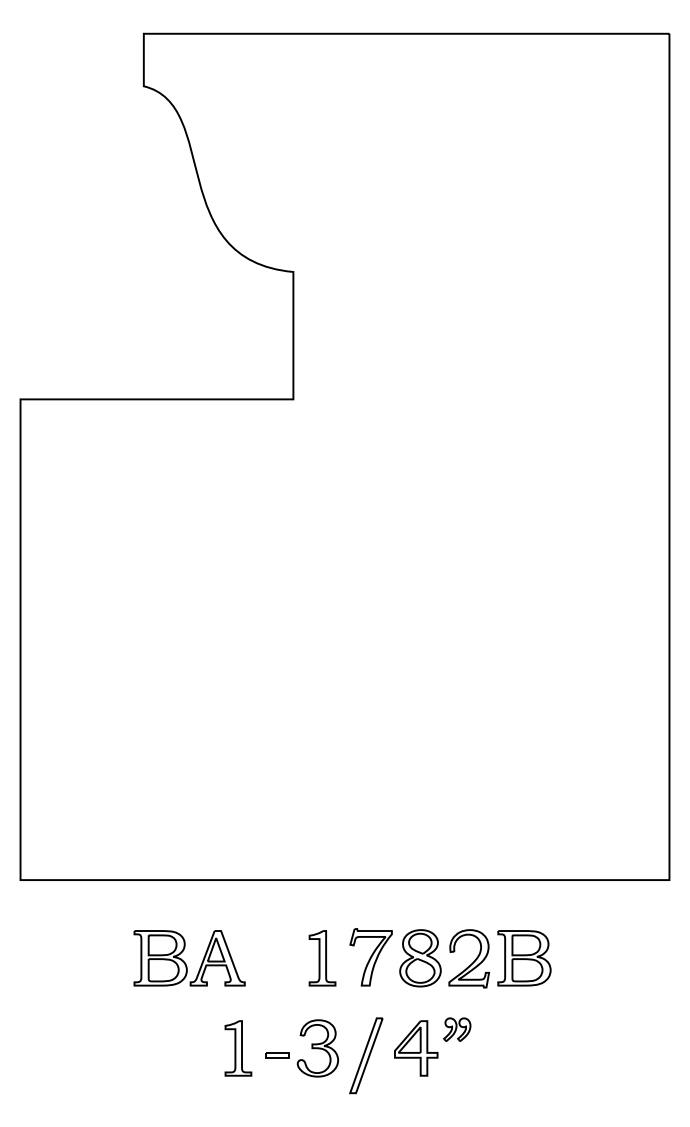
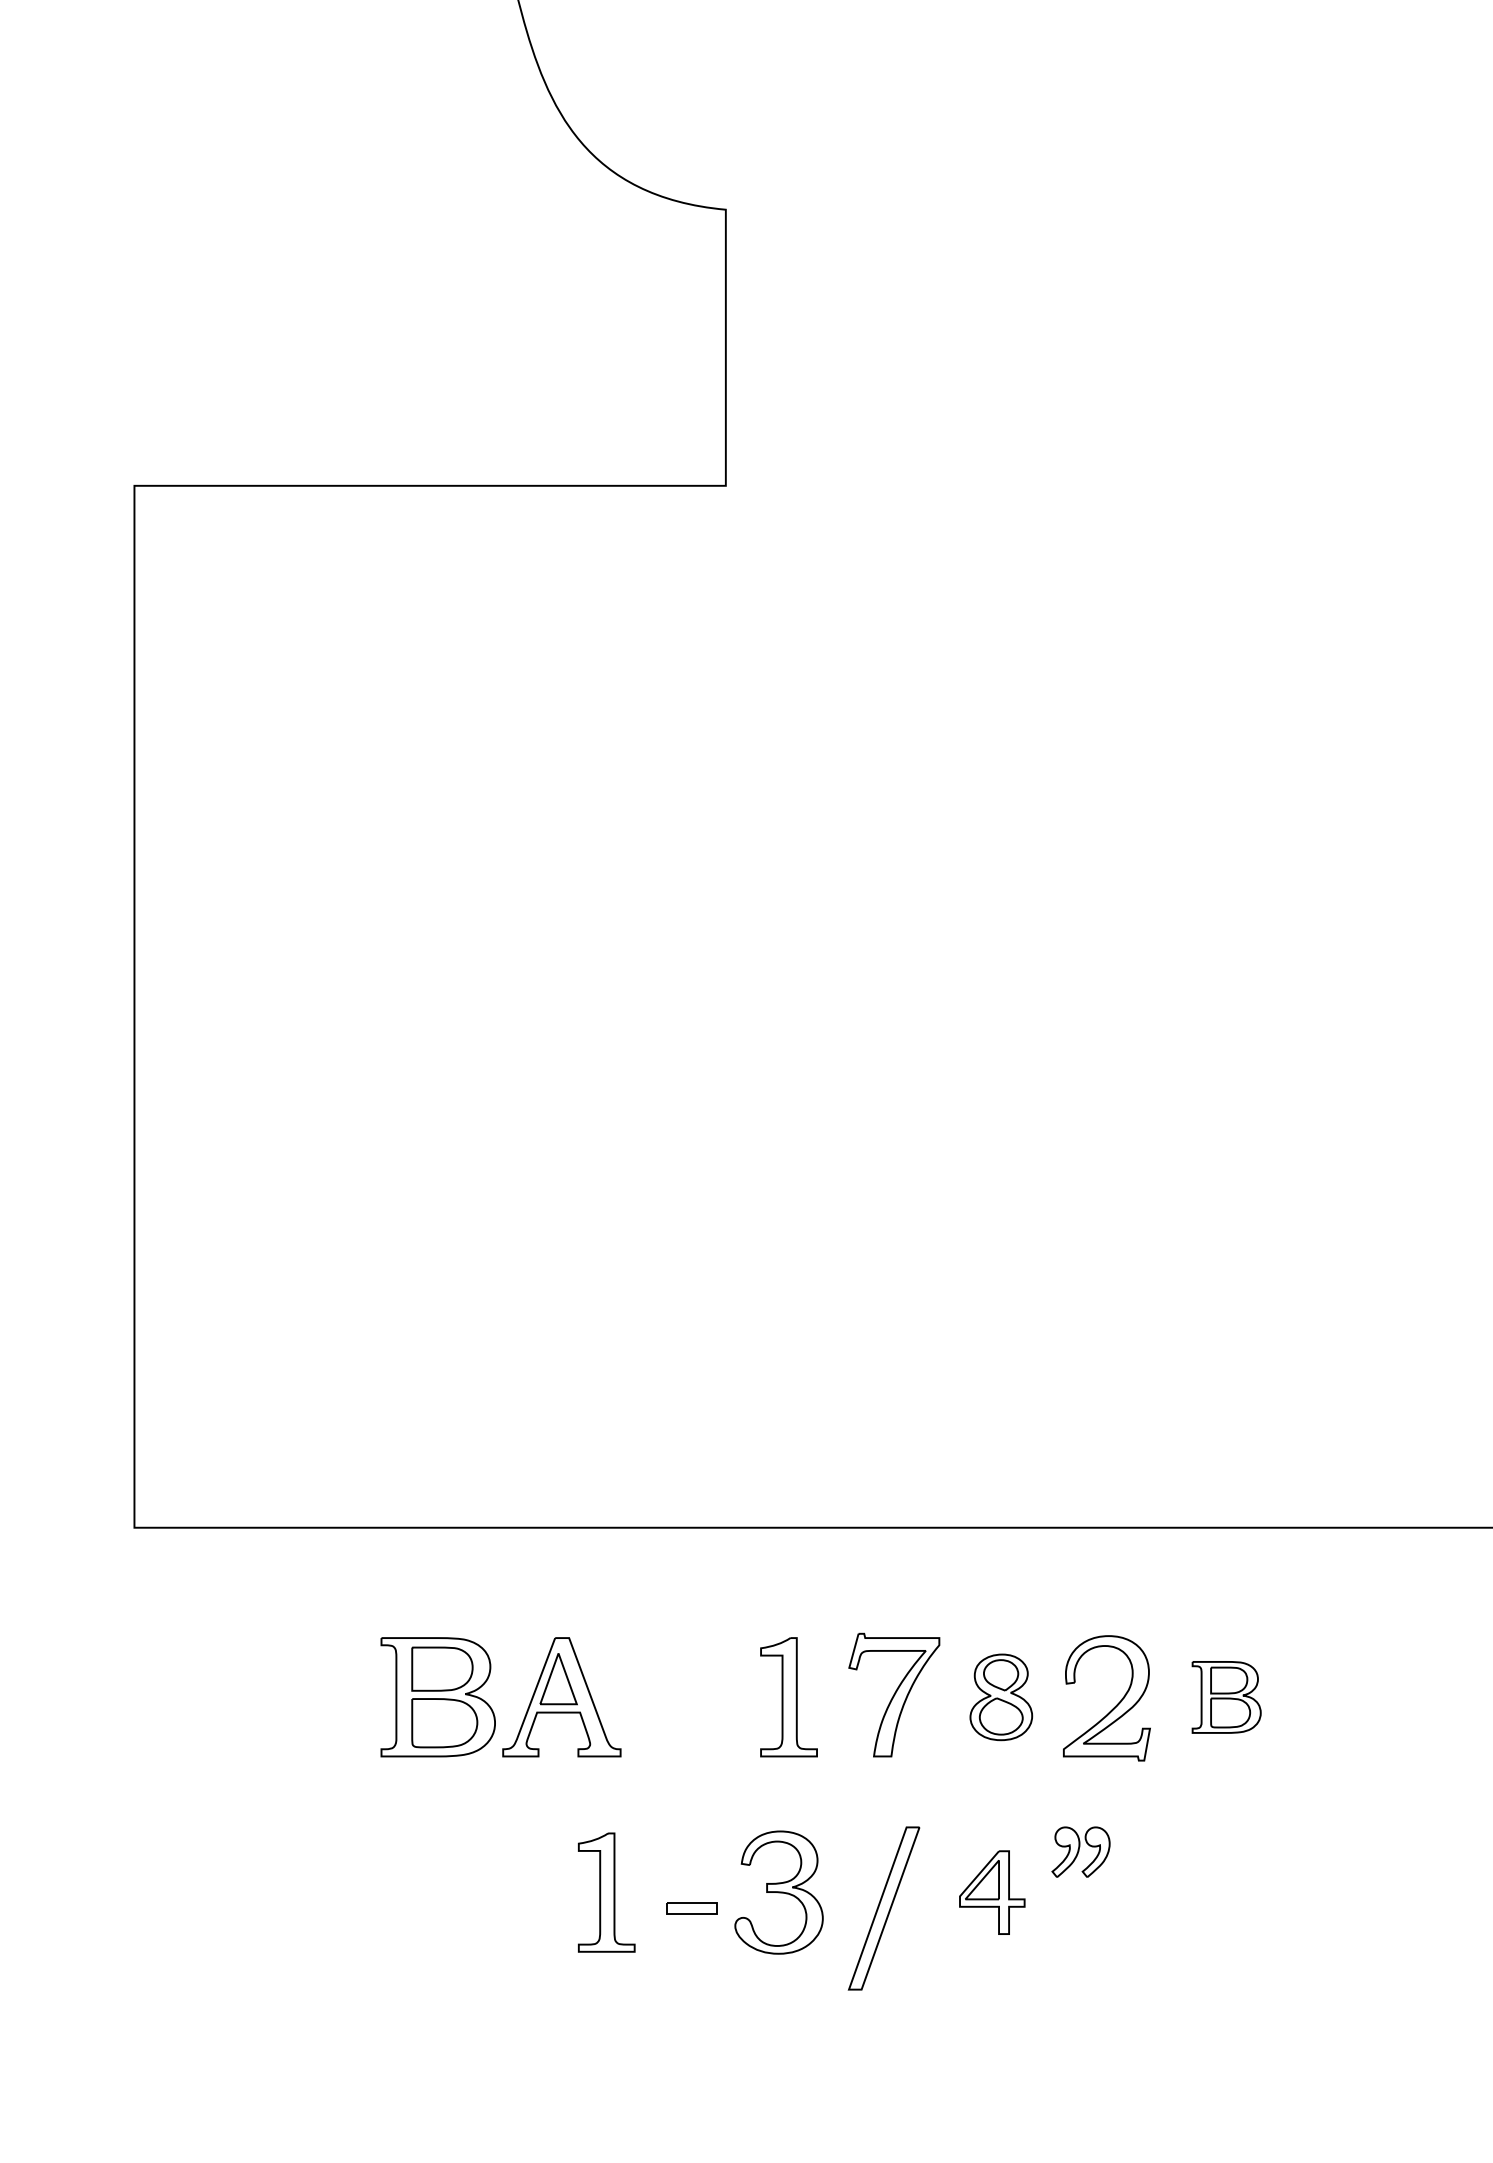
part: (420, 958) -> (1001, 1697), size x0.7
part: (524, 958) -> (1226, 1697), size x0.6
part: (416, 1048) -> (992, 1892), size x0.7

